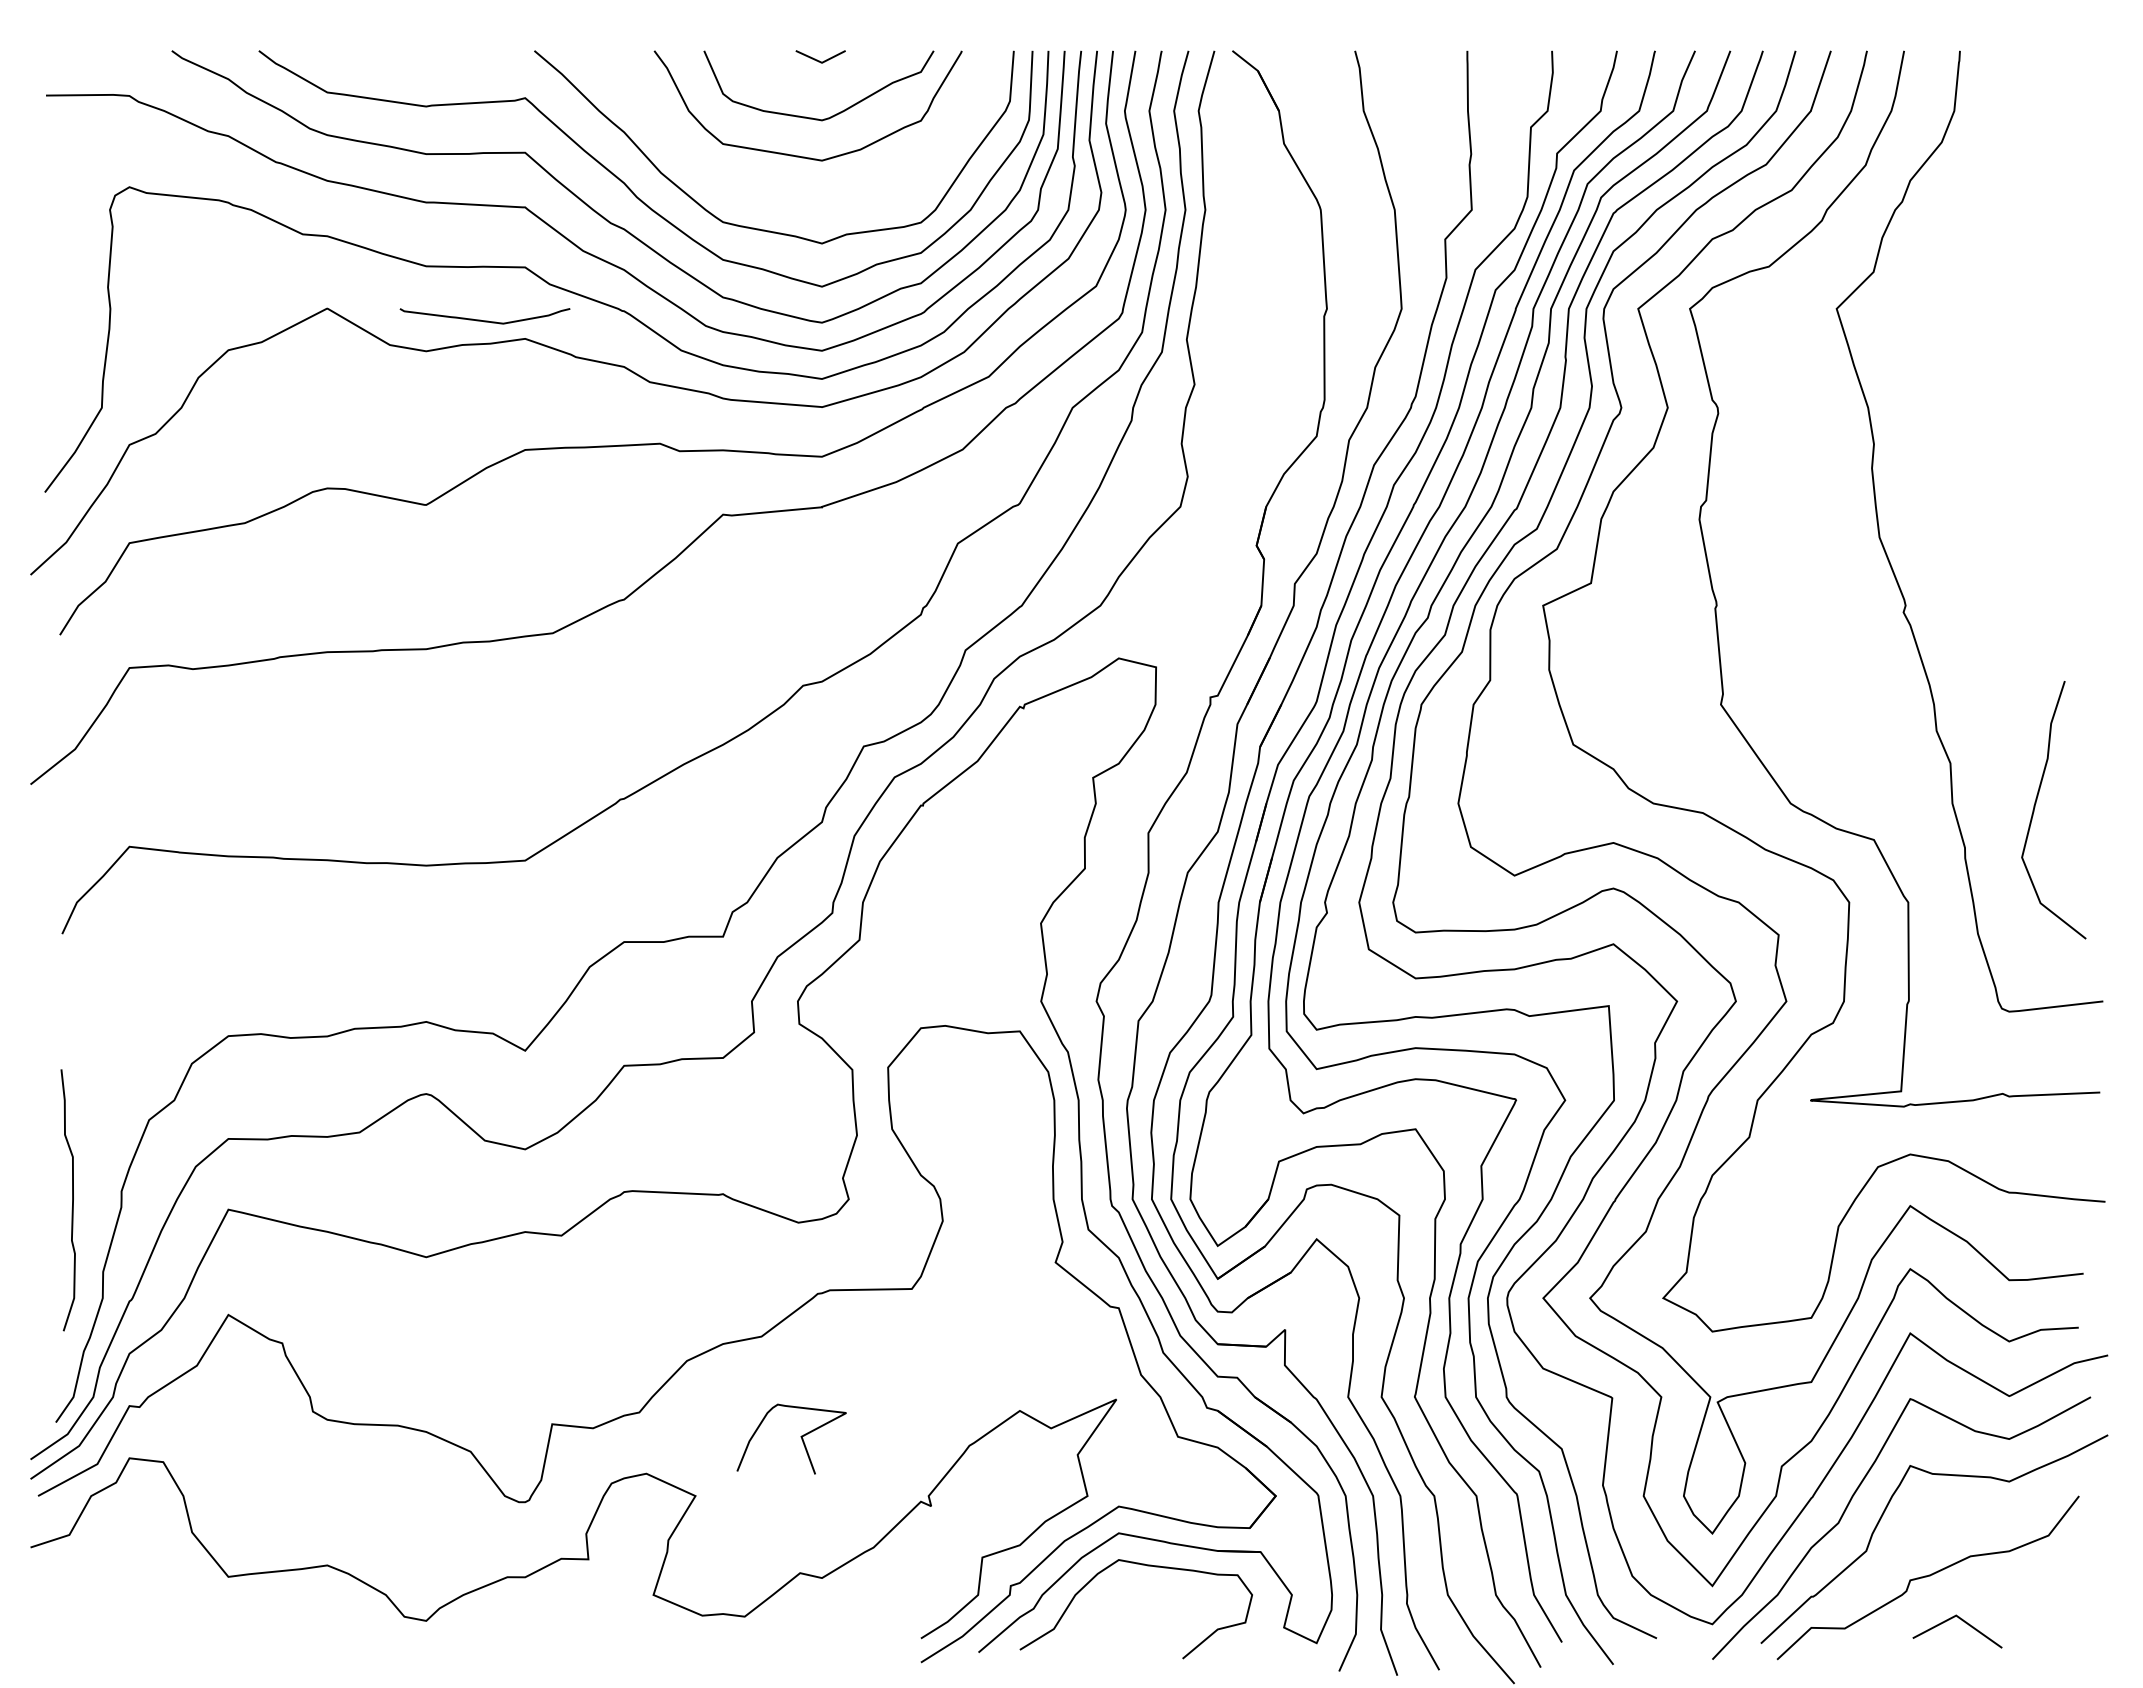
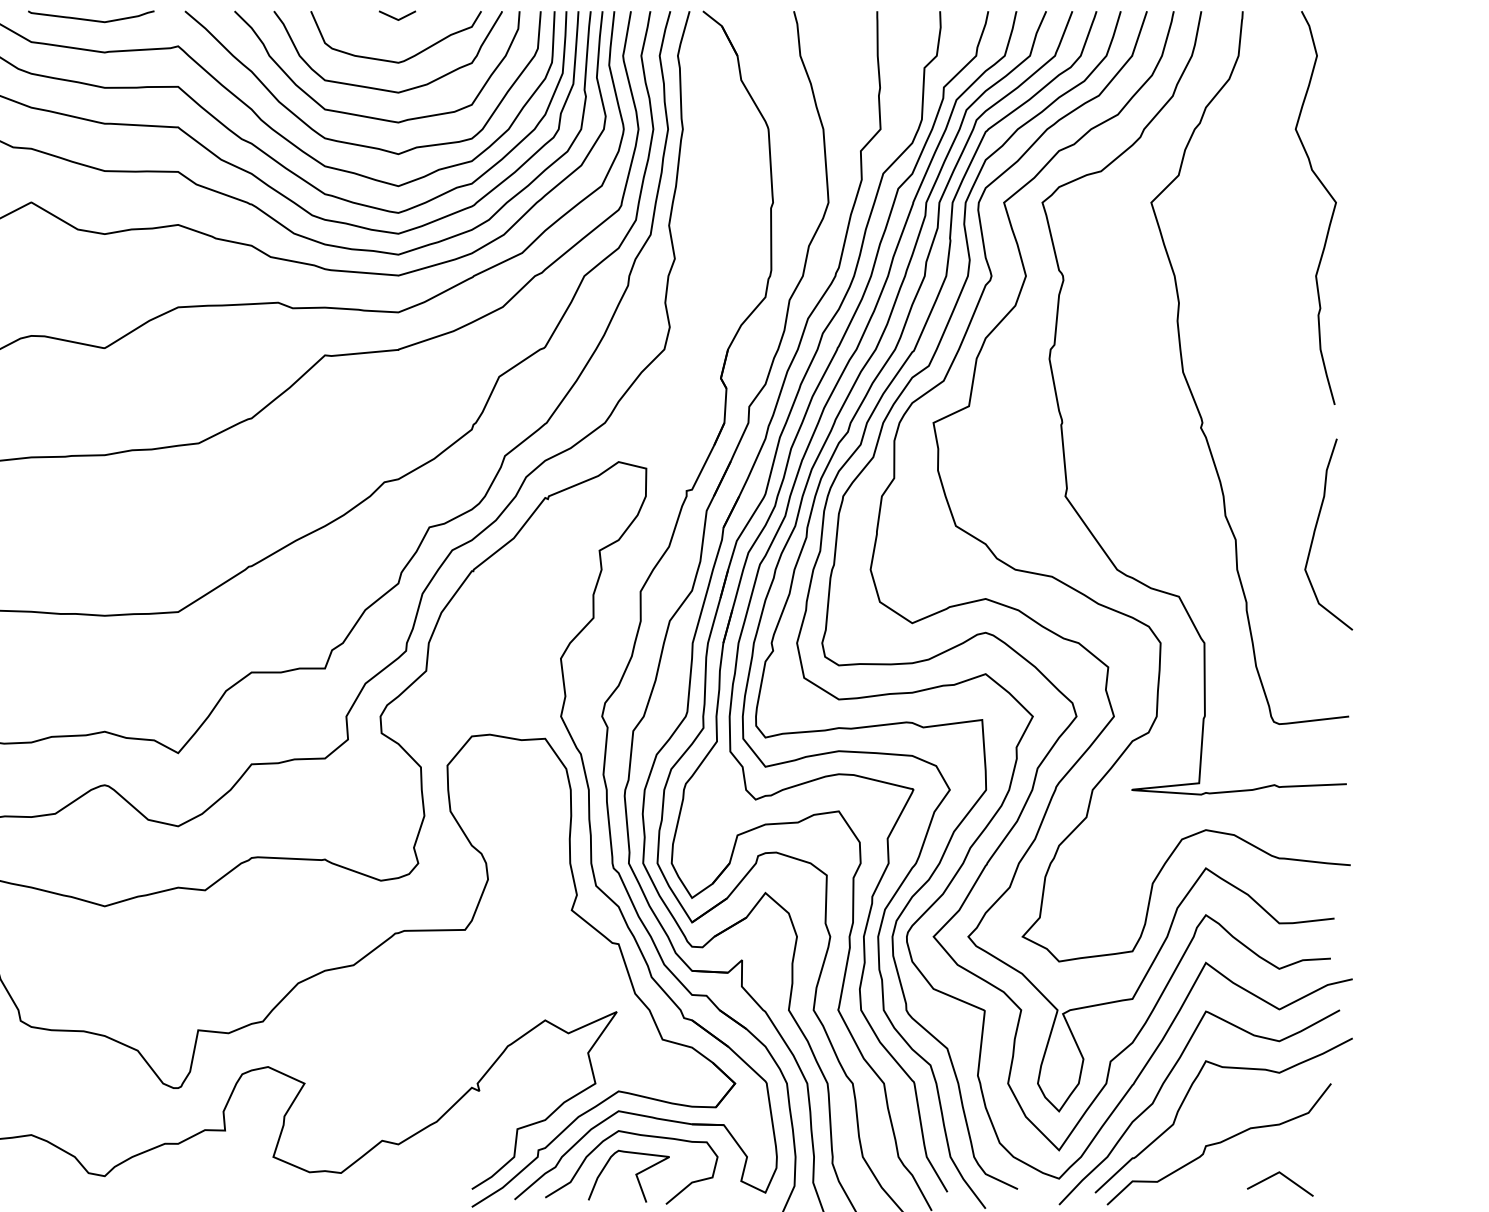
curve: (781, 192) -> (368, 116), added
curve: (2081, 319) -> (1332, 210), added
curve: (484, 320) -> (90, 19), moved
curve: (2035, 807) -> (1315, 532), moved
curve: (800, 1437) -> (635, 1175), moved
line: (1962, 1621) -> (1284, 1176), moved

